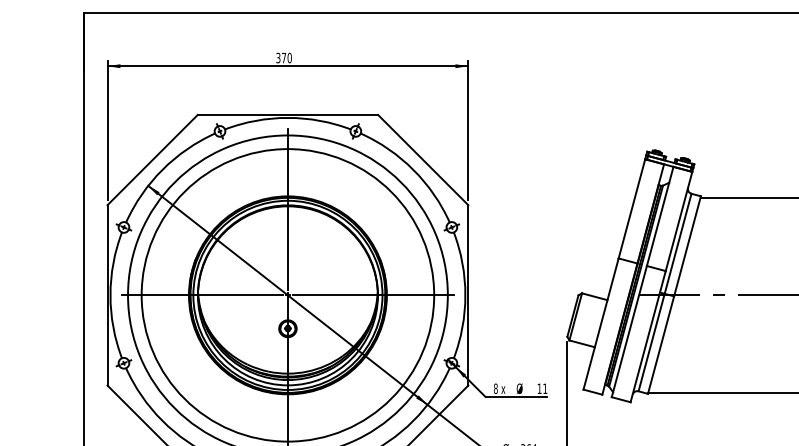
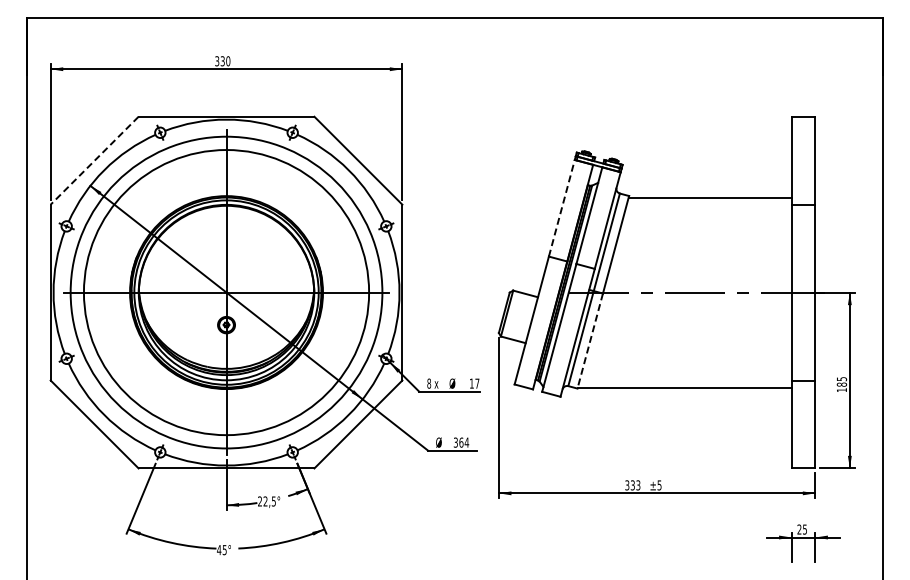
text: (283, 58) -> (222, 61), 370 -> 330
line: (152, 160) -> (94, 161), solid -> dashed
line: (631, 208) -> (561, 207), solid -> dashed
line: (661, 345) -> (590, 341), solid -> dashed
text: (545, 388) -> (477, 383), 11 -> 17

